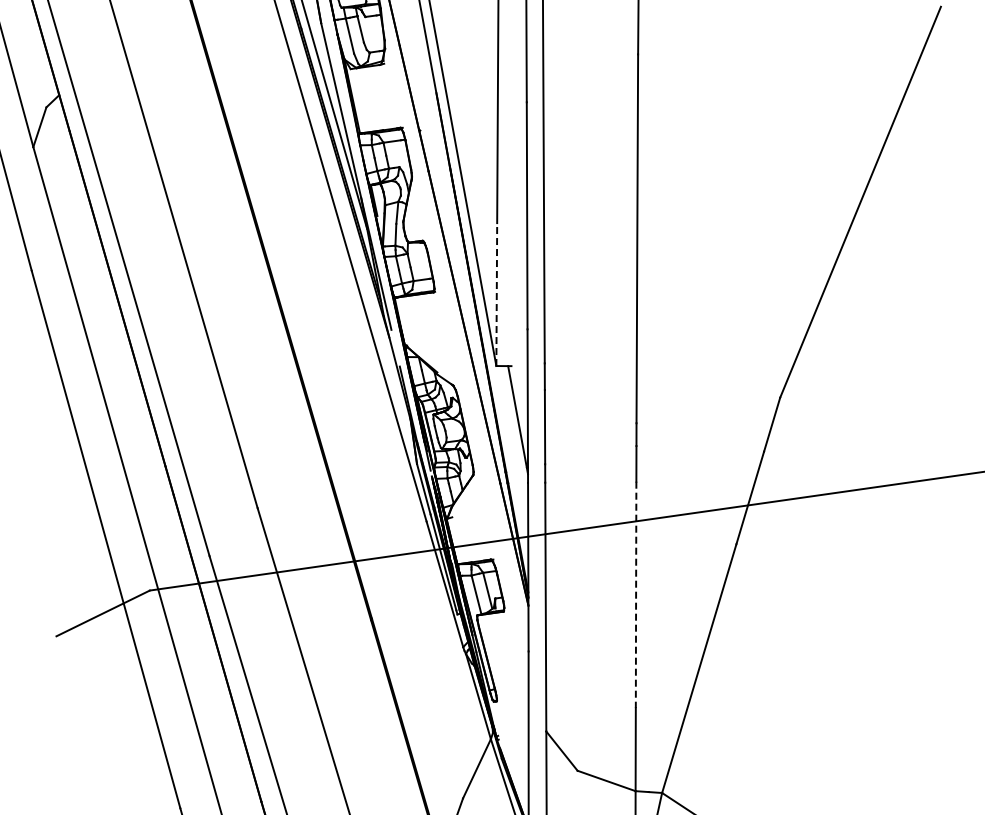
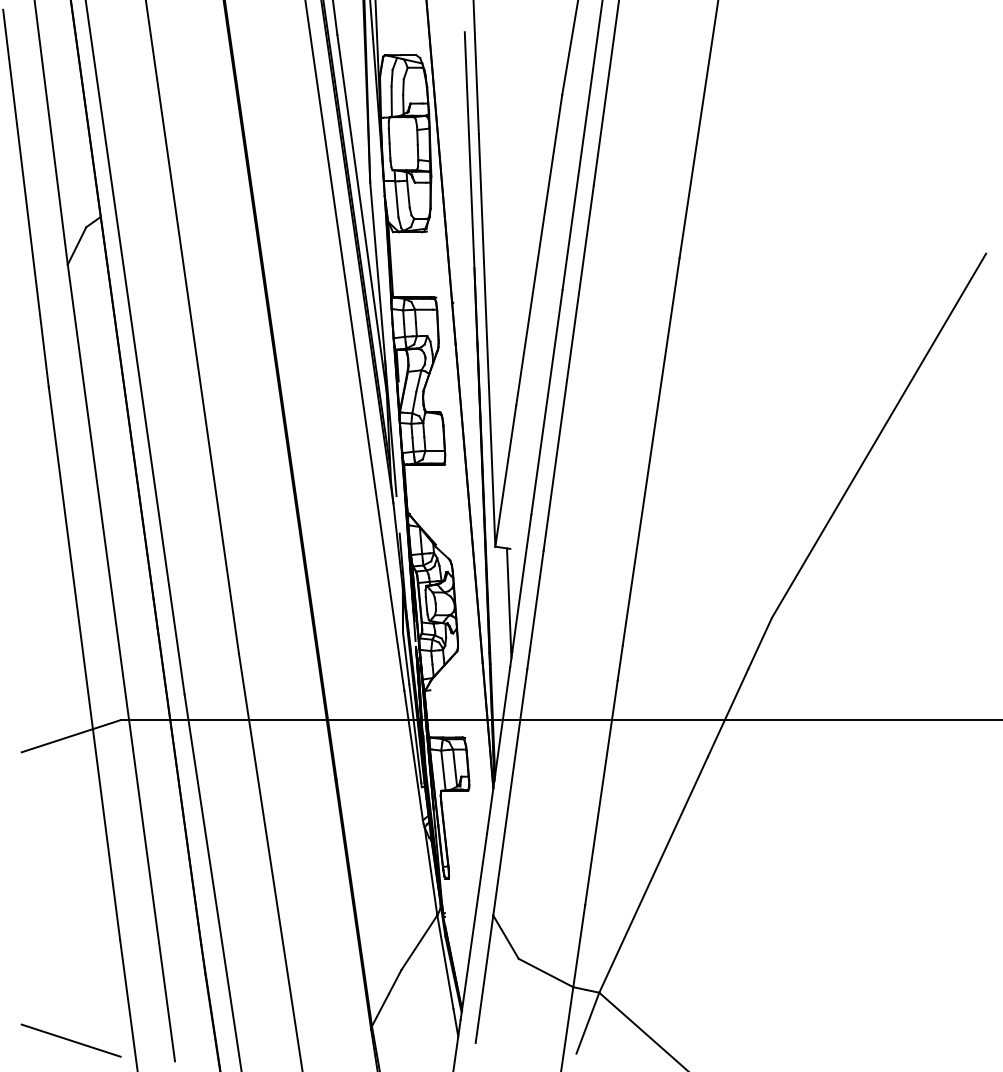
line: (496, 294) -> (505, 475), dashed -> solid
line: (636, 595) -> (601, 793), dashed -> solid

